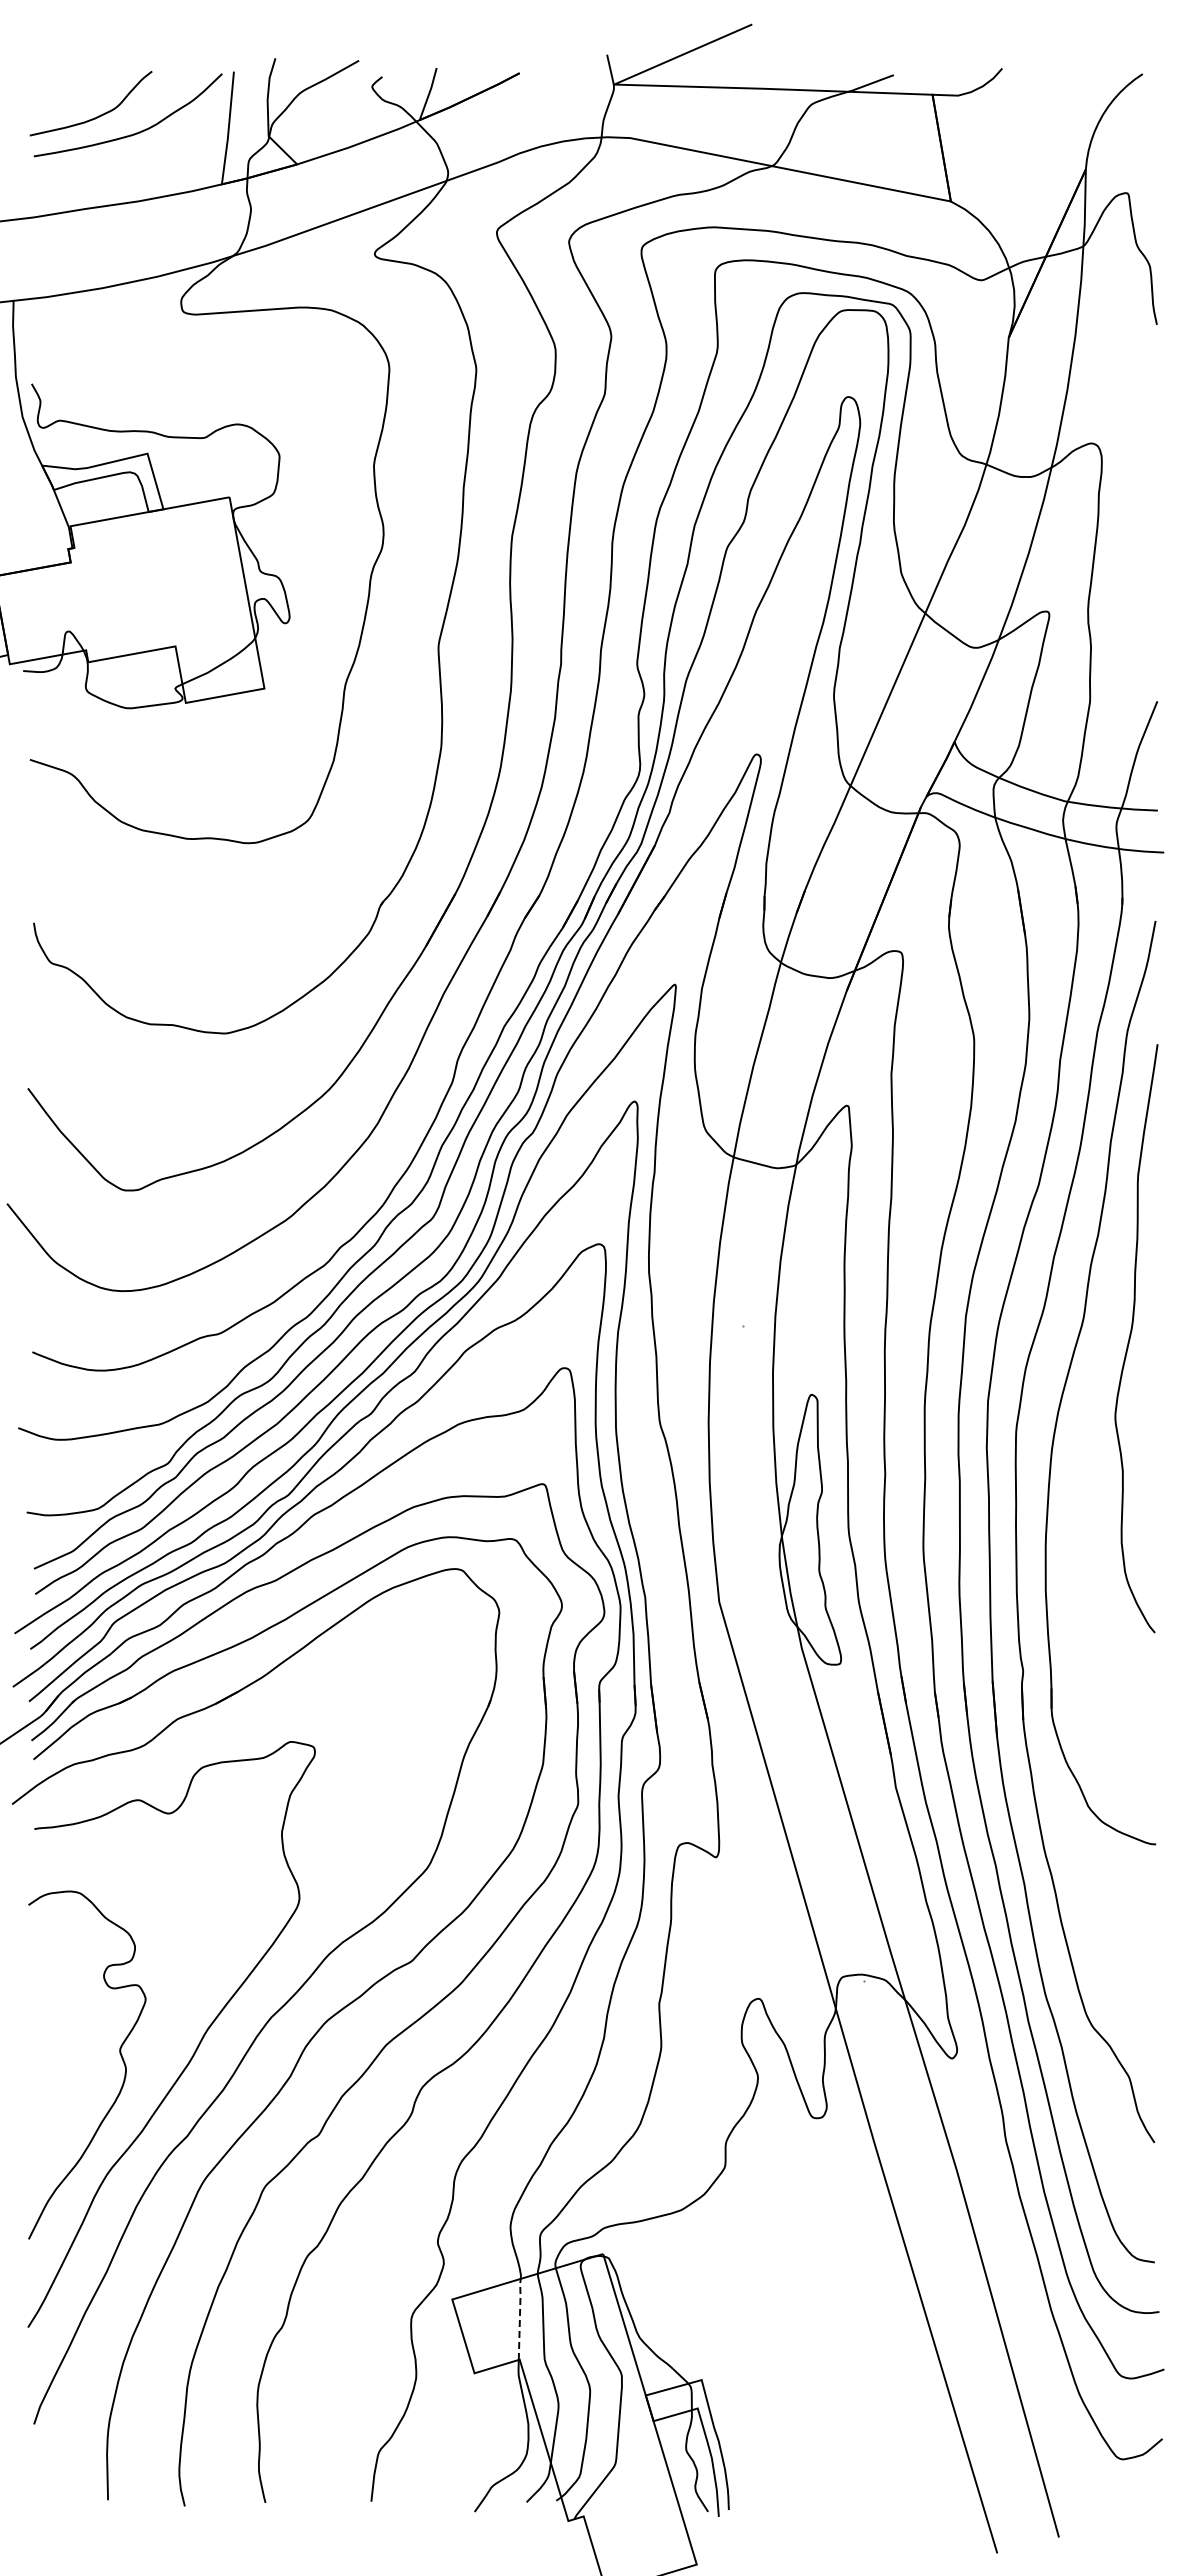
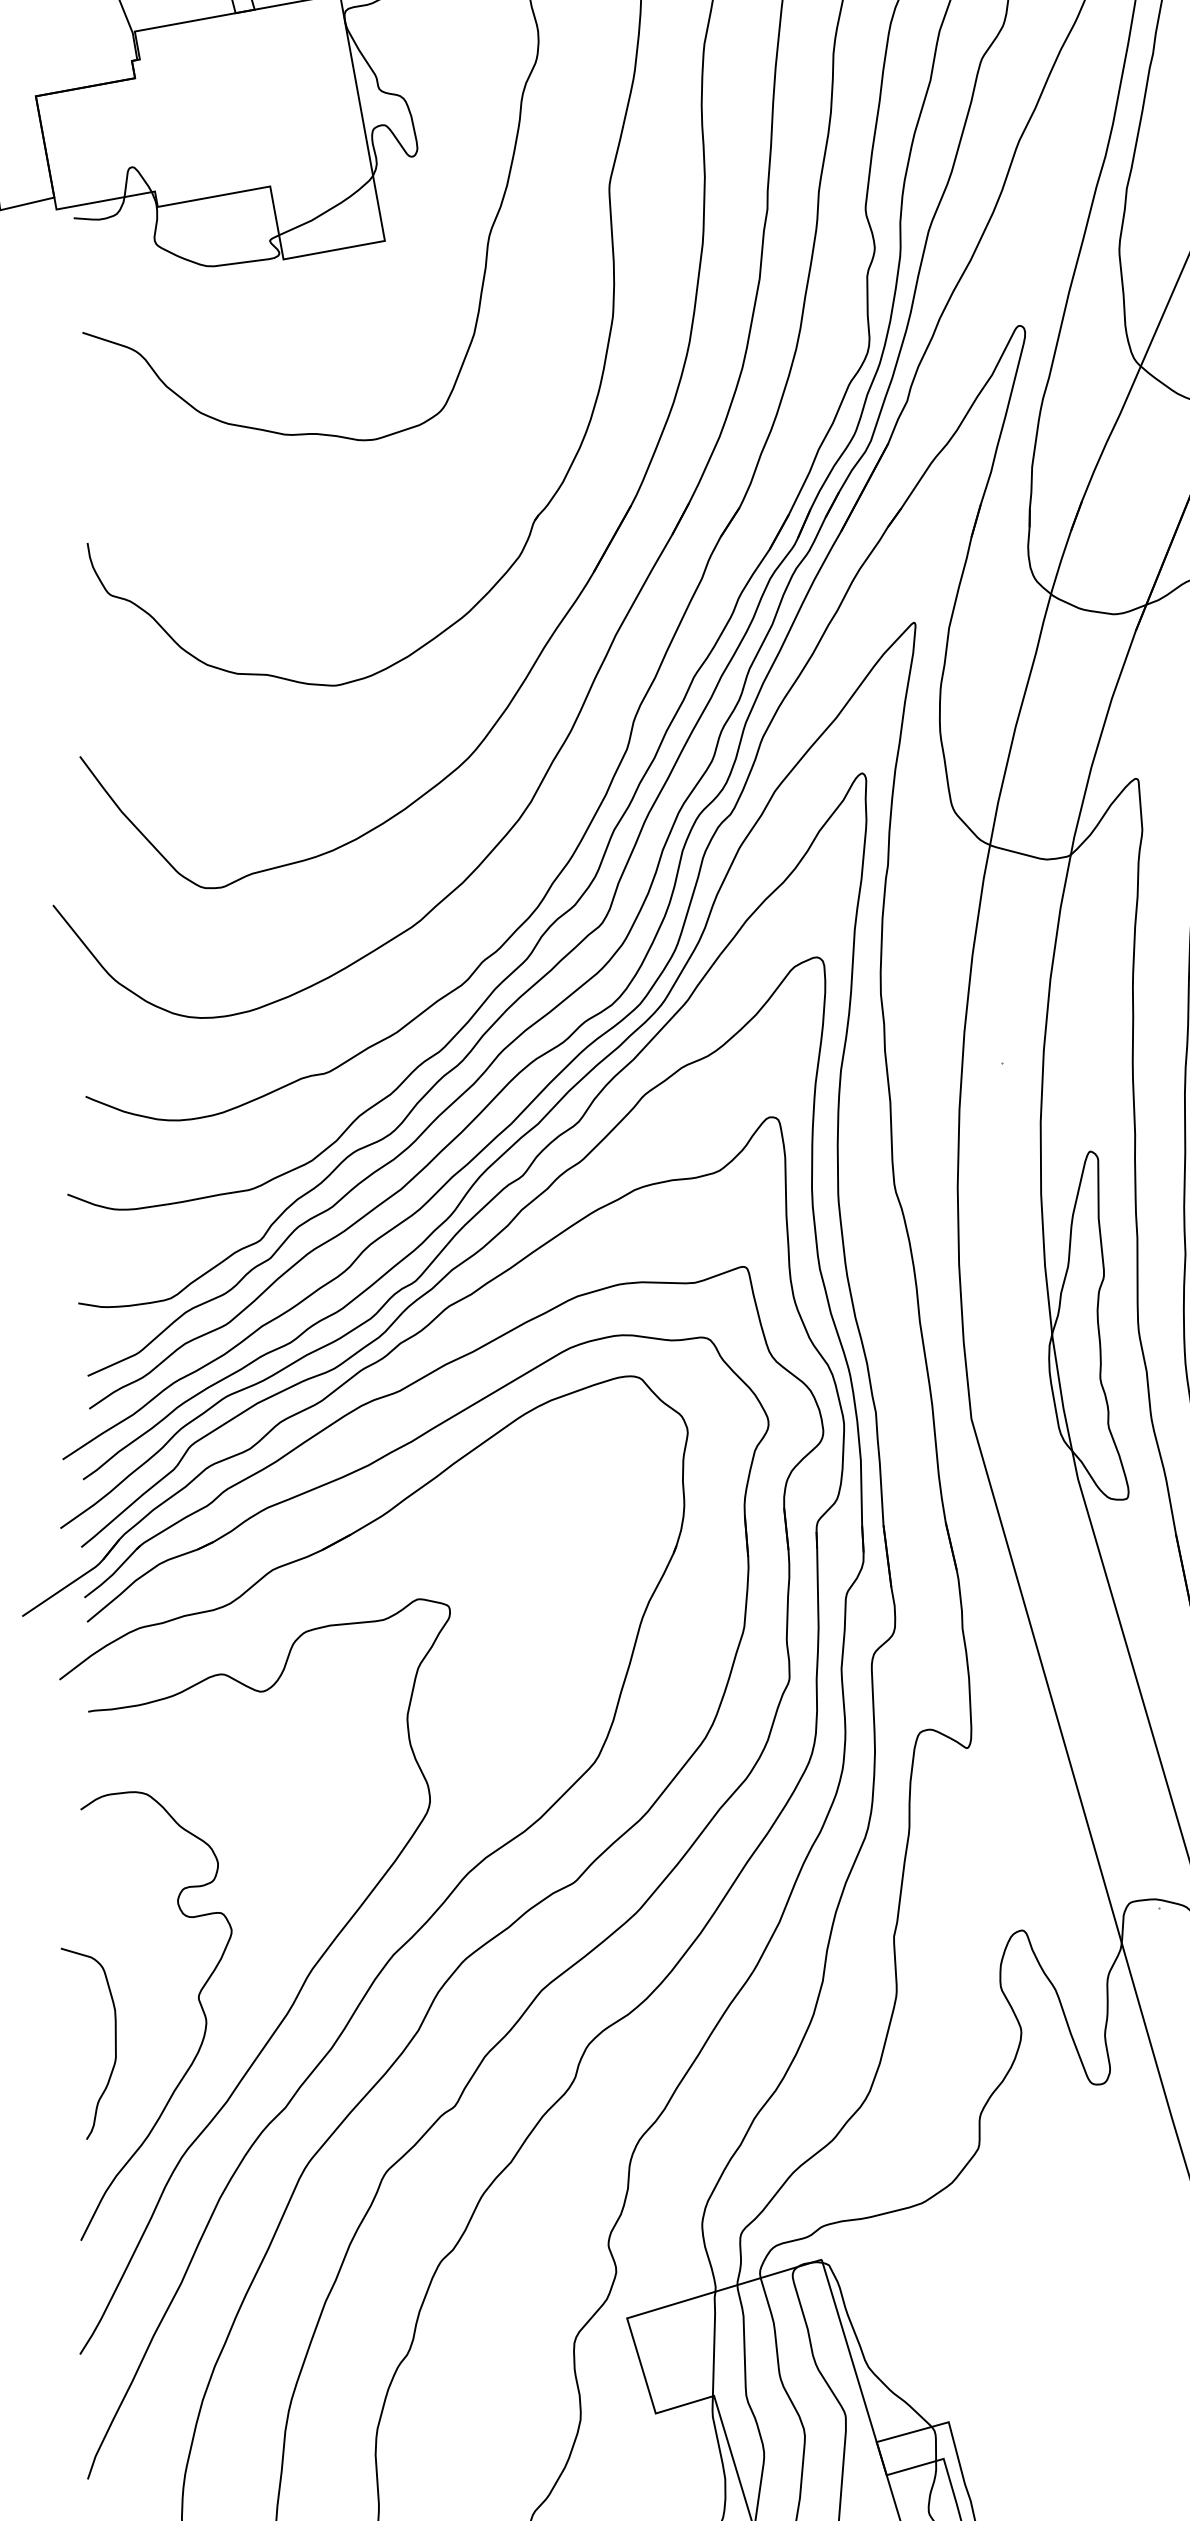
curve: (54, 2086) -> (114, 2043), added
line: (519, 2317) -> (713, 2341), dashed -> solid

